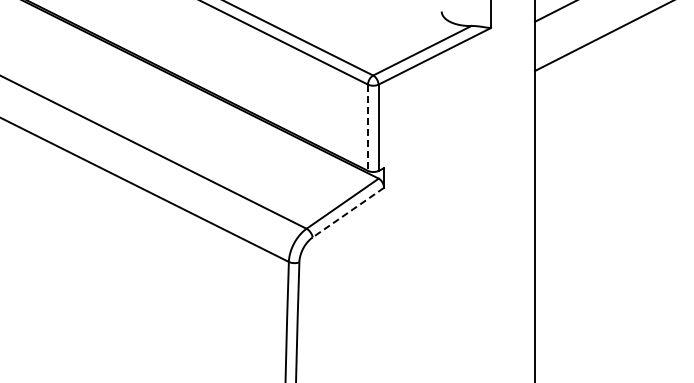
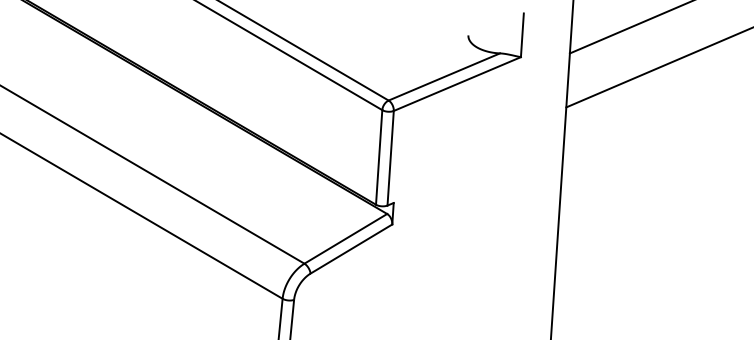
line: (368, 128) -> (379, 158), dashed -> solid
line: (347, 212) -> (350, 248), dashed -> solid

